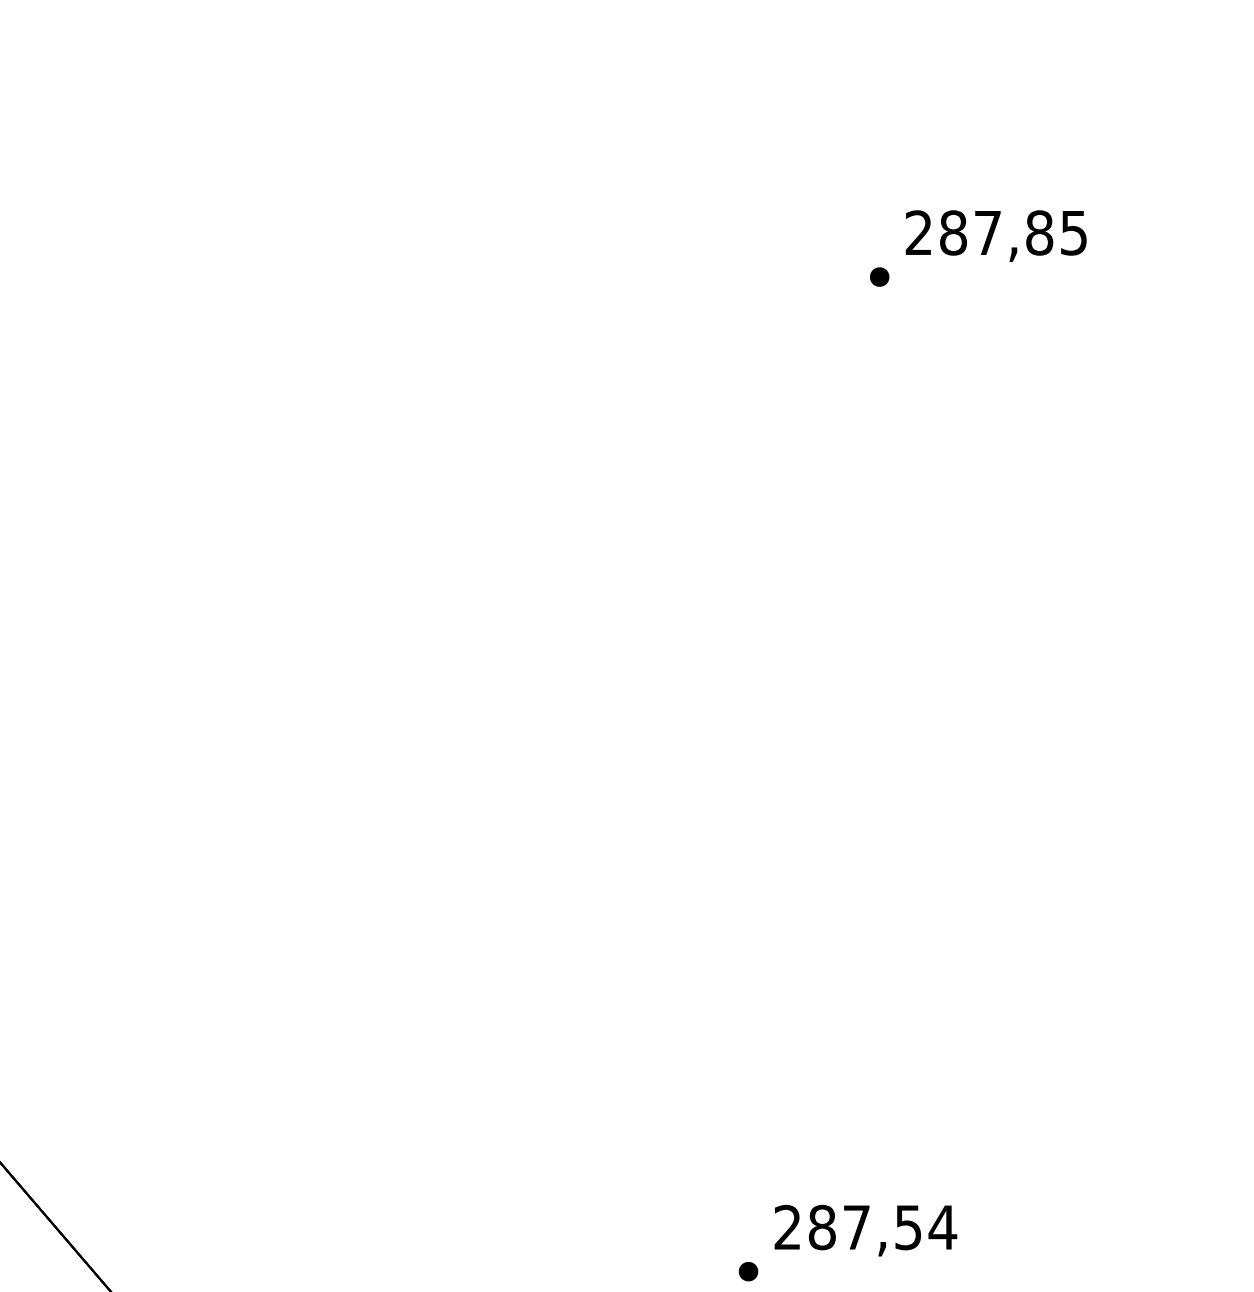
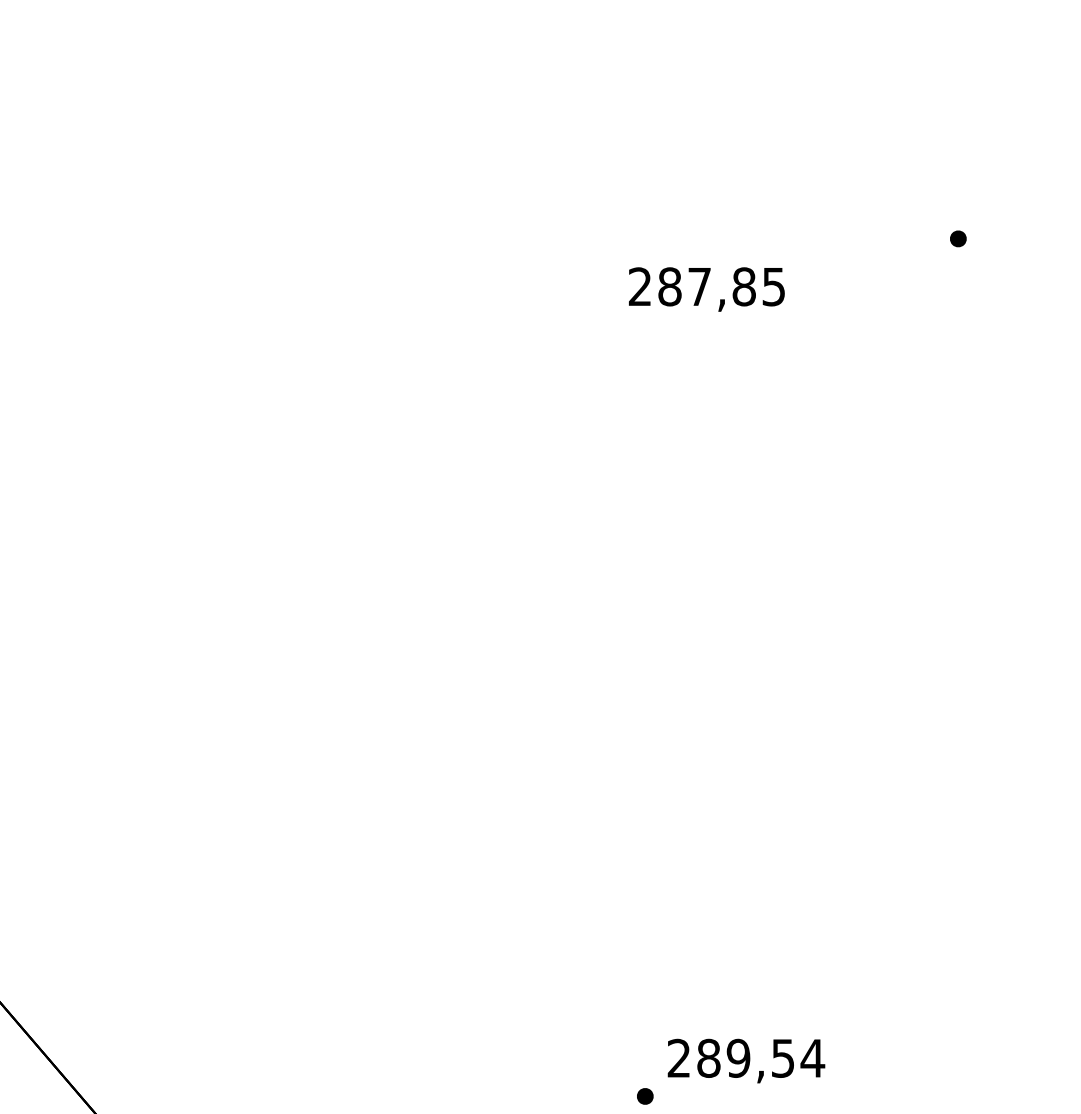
text: (995, 236) -> (706, 289), moved
part: (879, 276) -> (958, 238), moved
text: (856, 1226) -> (738, 1057), 287,54 -> 289,54

